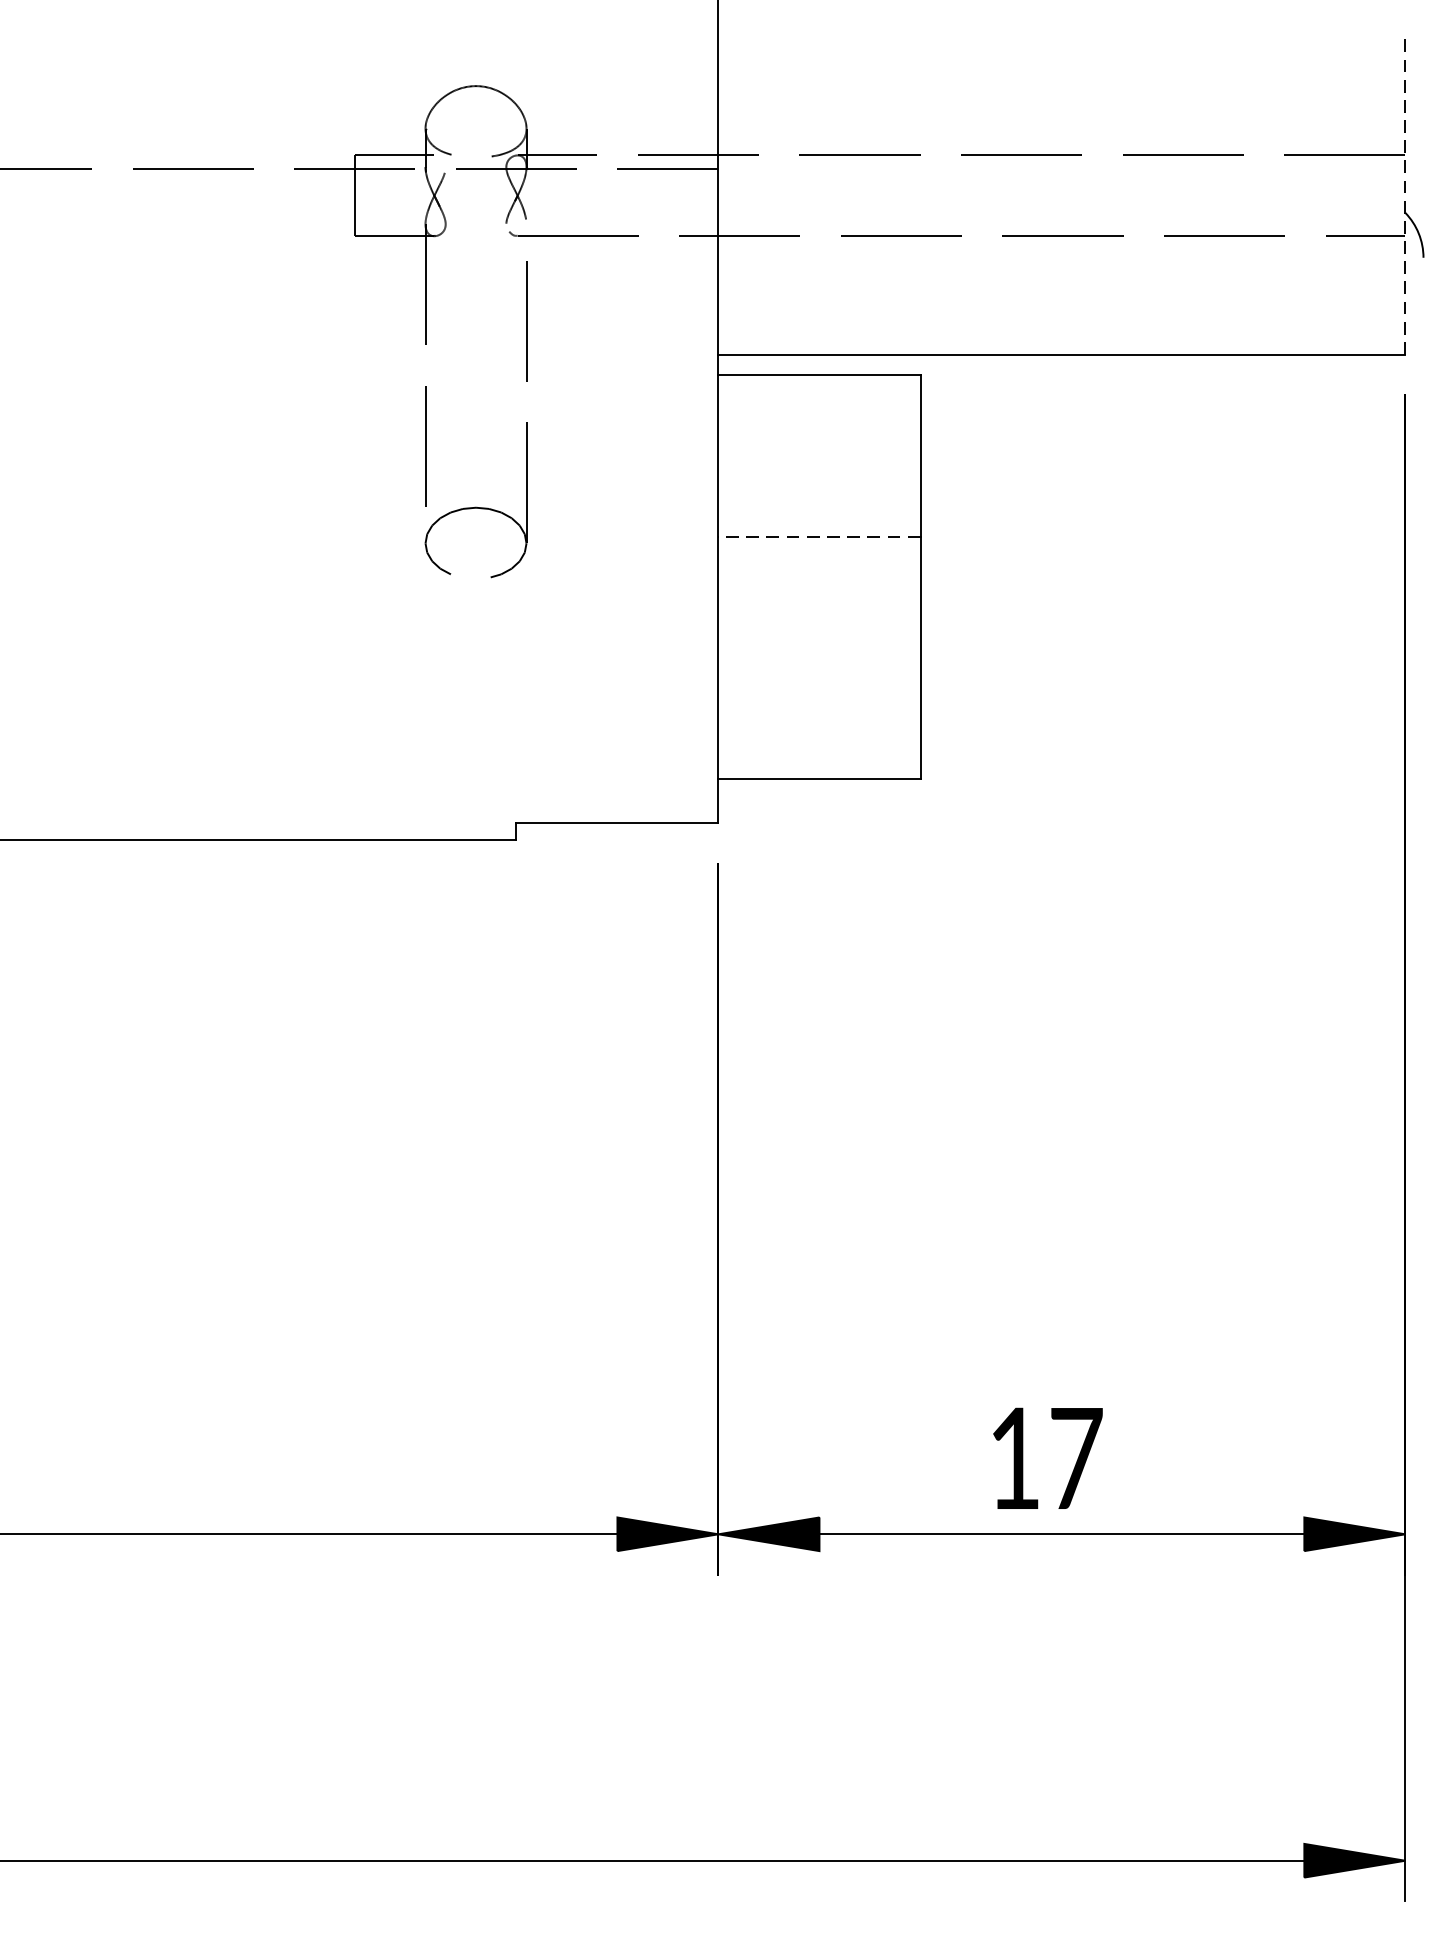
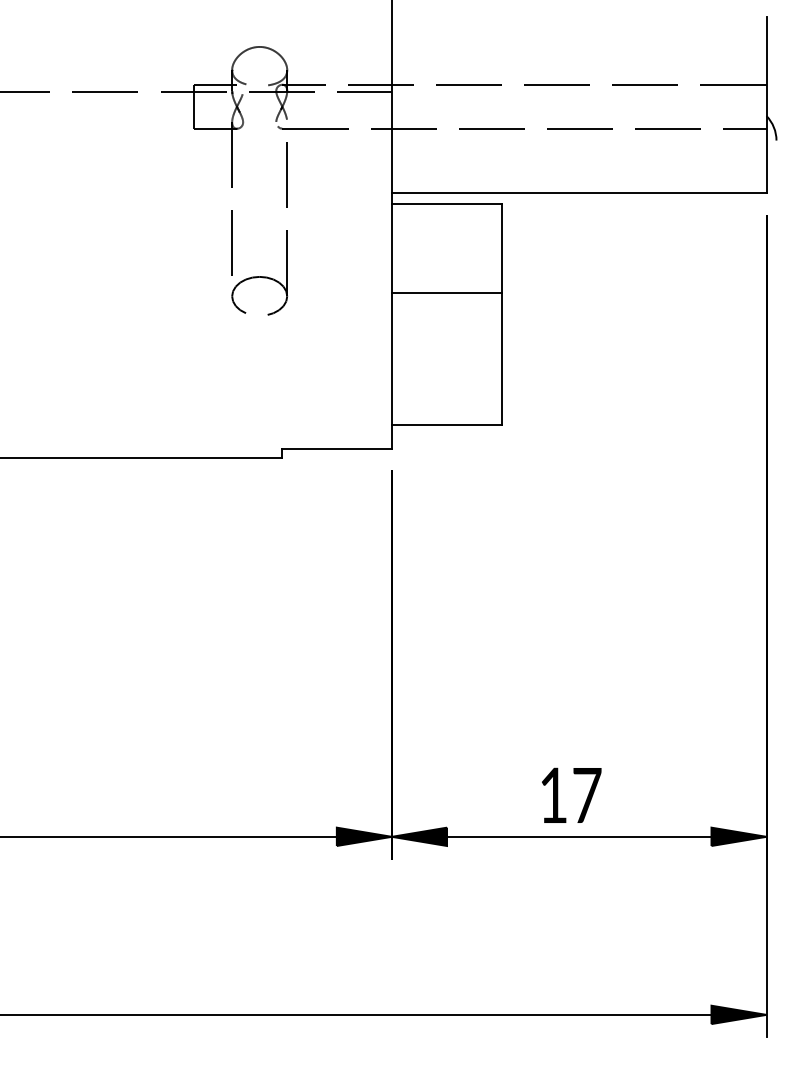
line: (1405, 191) -> (766, 104), dashed -> solid
line: (818, 536) -> (446, 292), dashed -> solid

